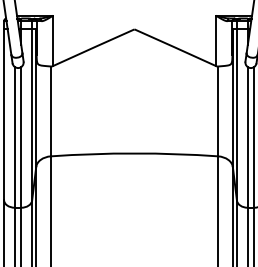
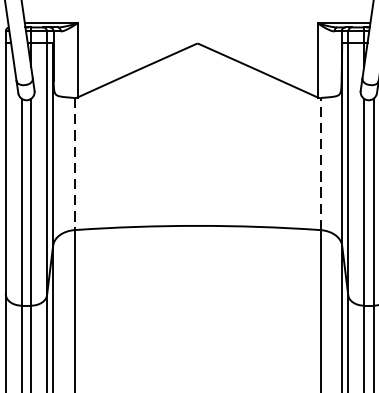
line: (50, 111) -> (74, 164), solid -> dashed
line: (218, 111) -> (321, 164), solid -> dashed

